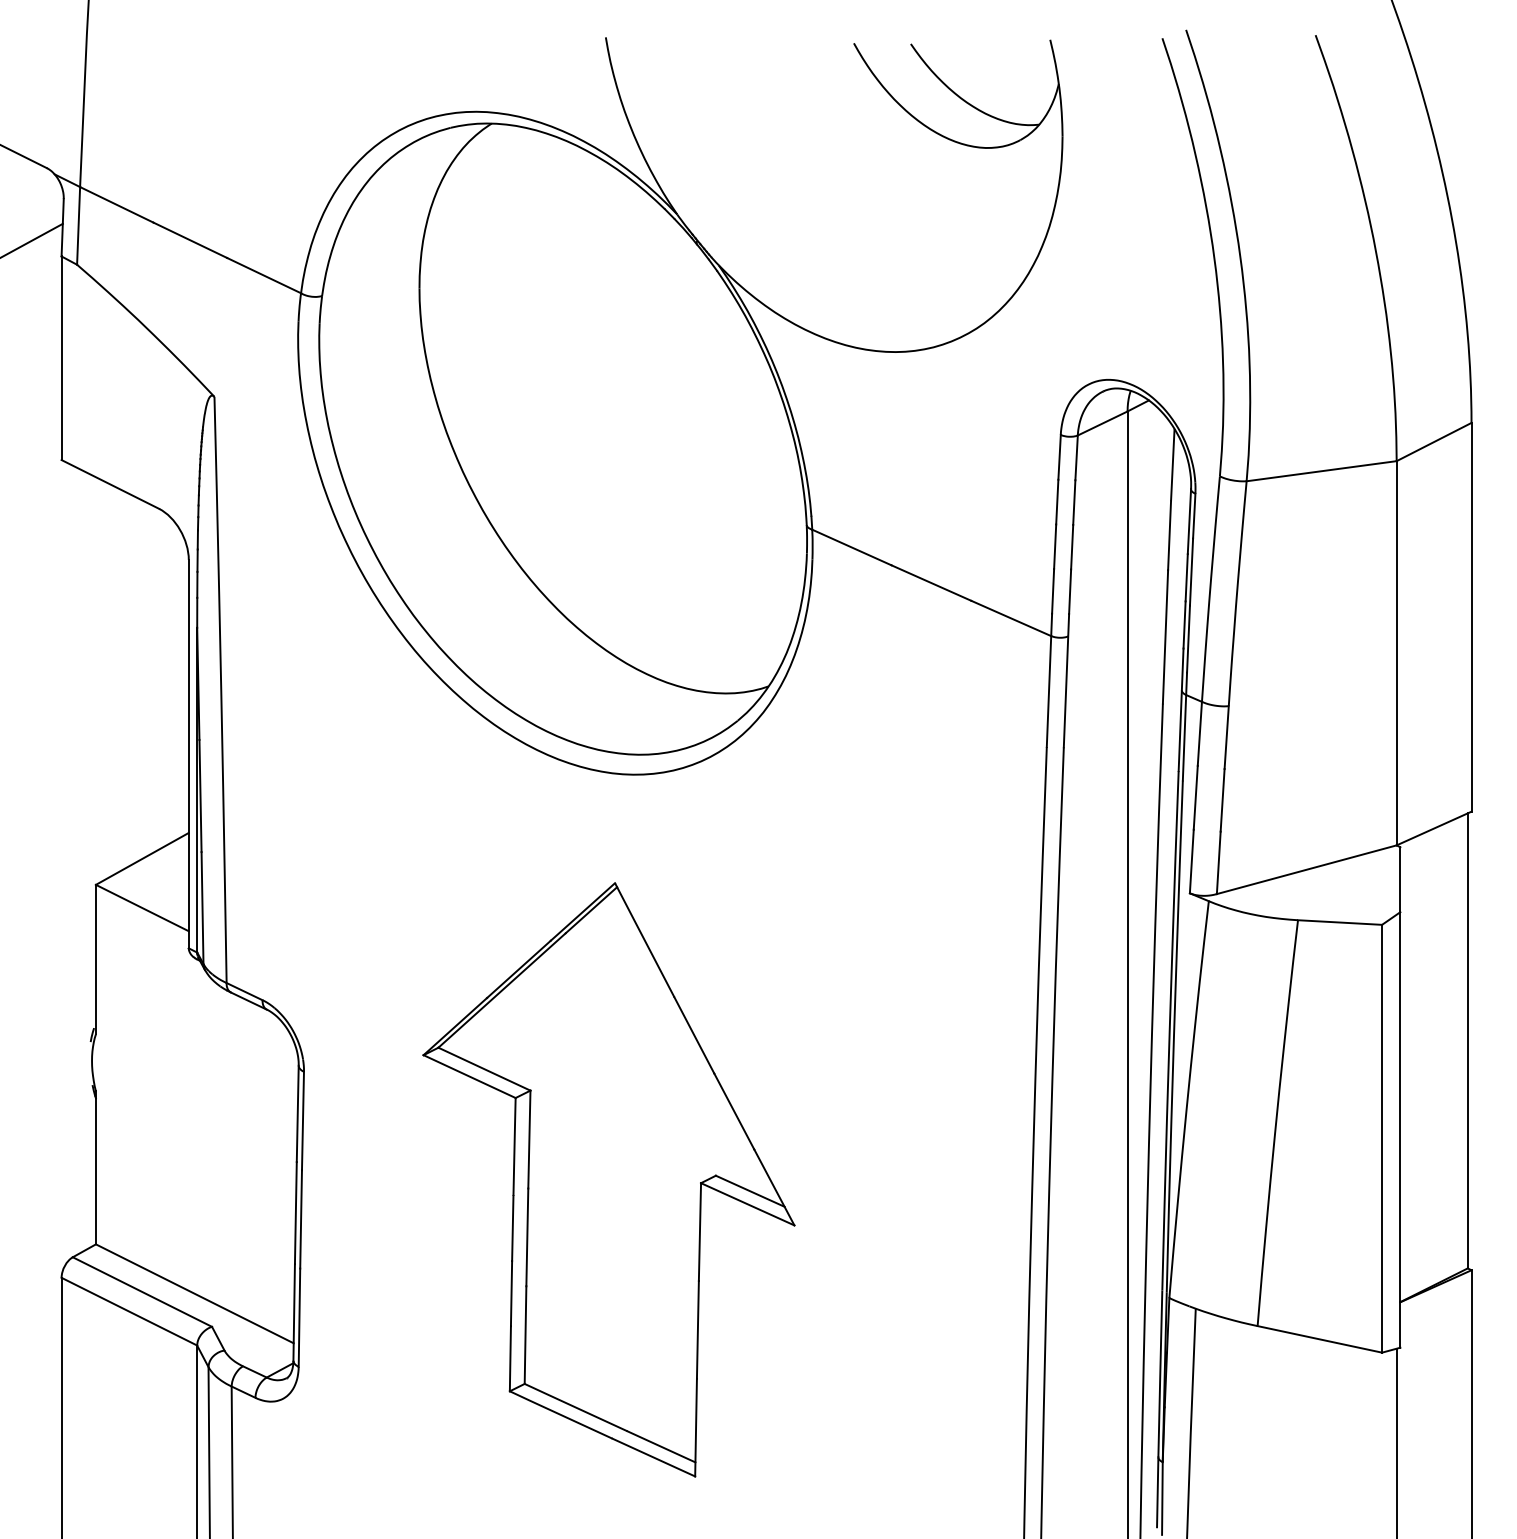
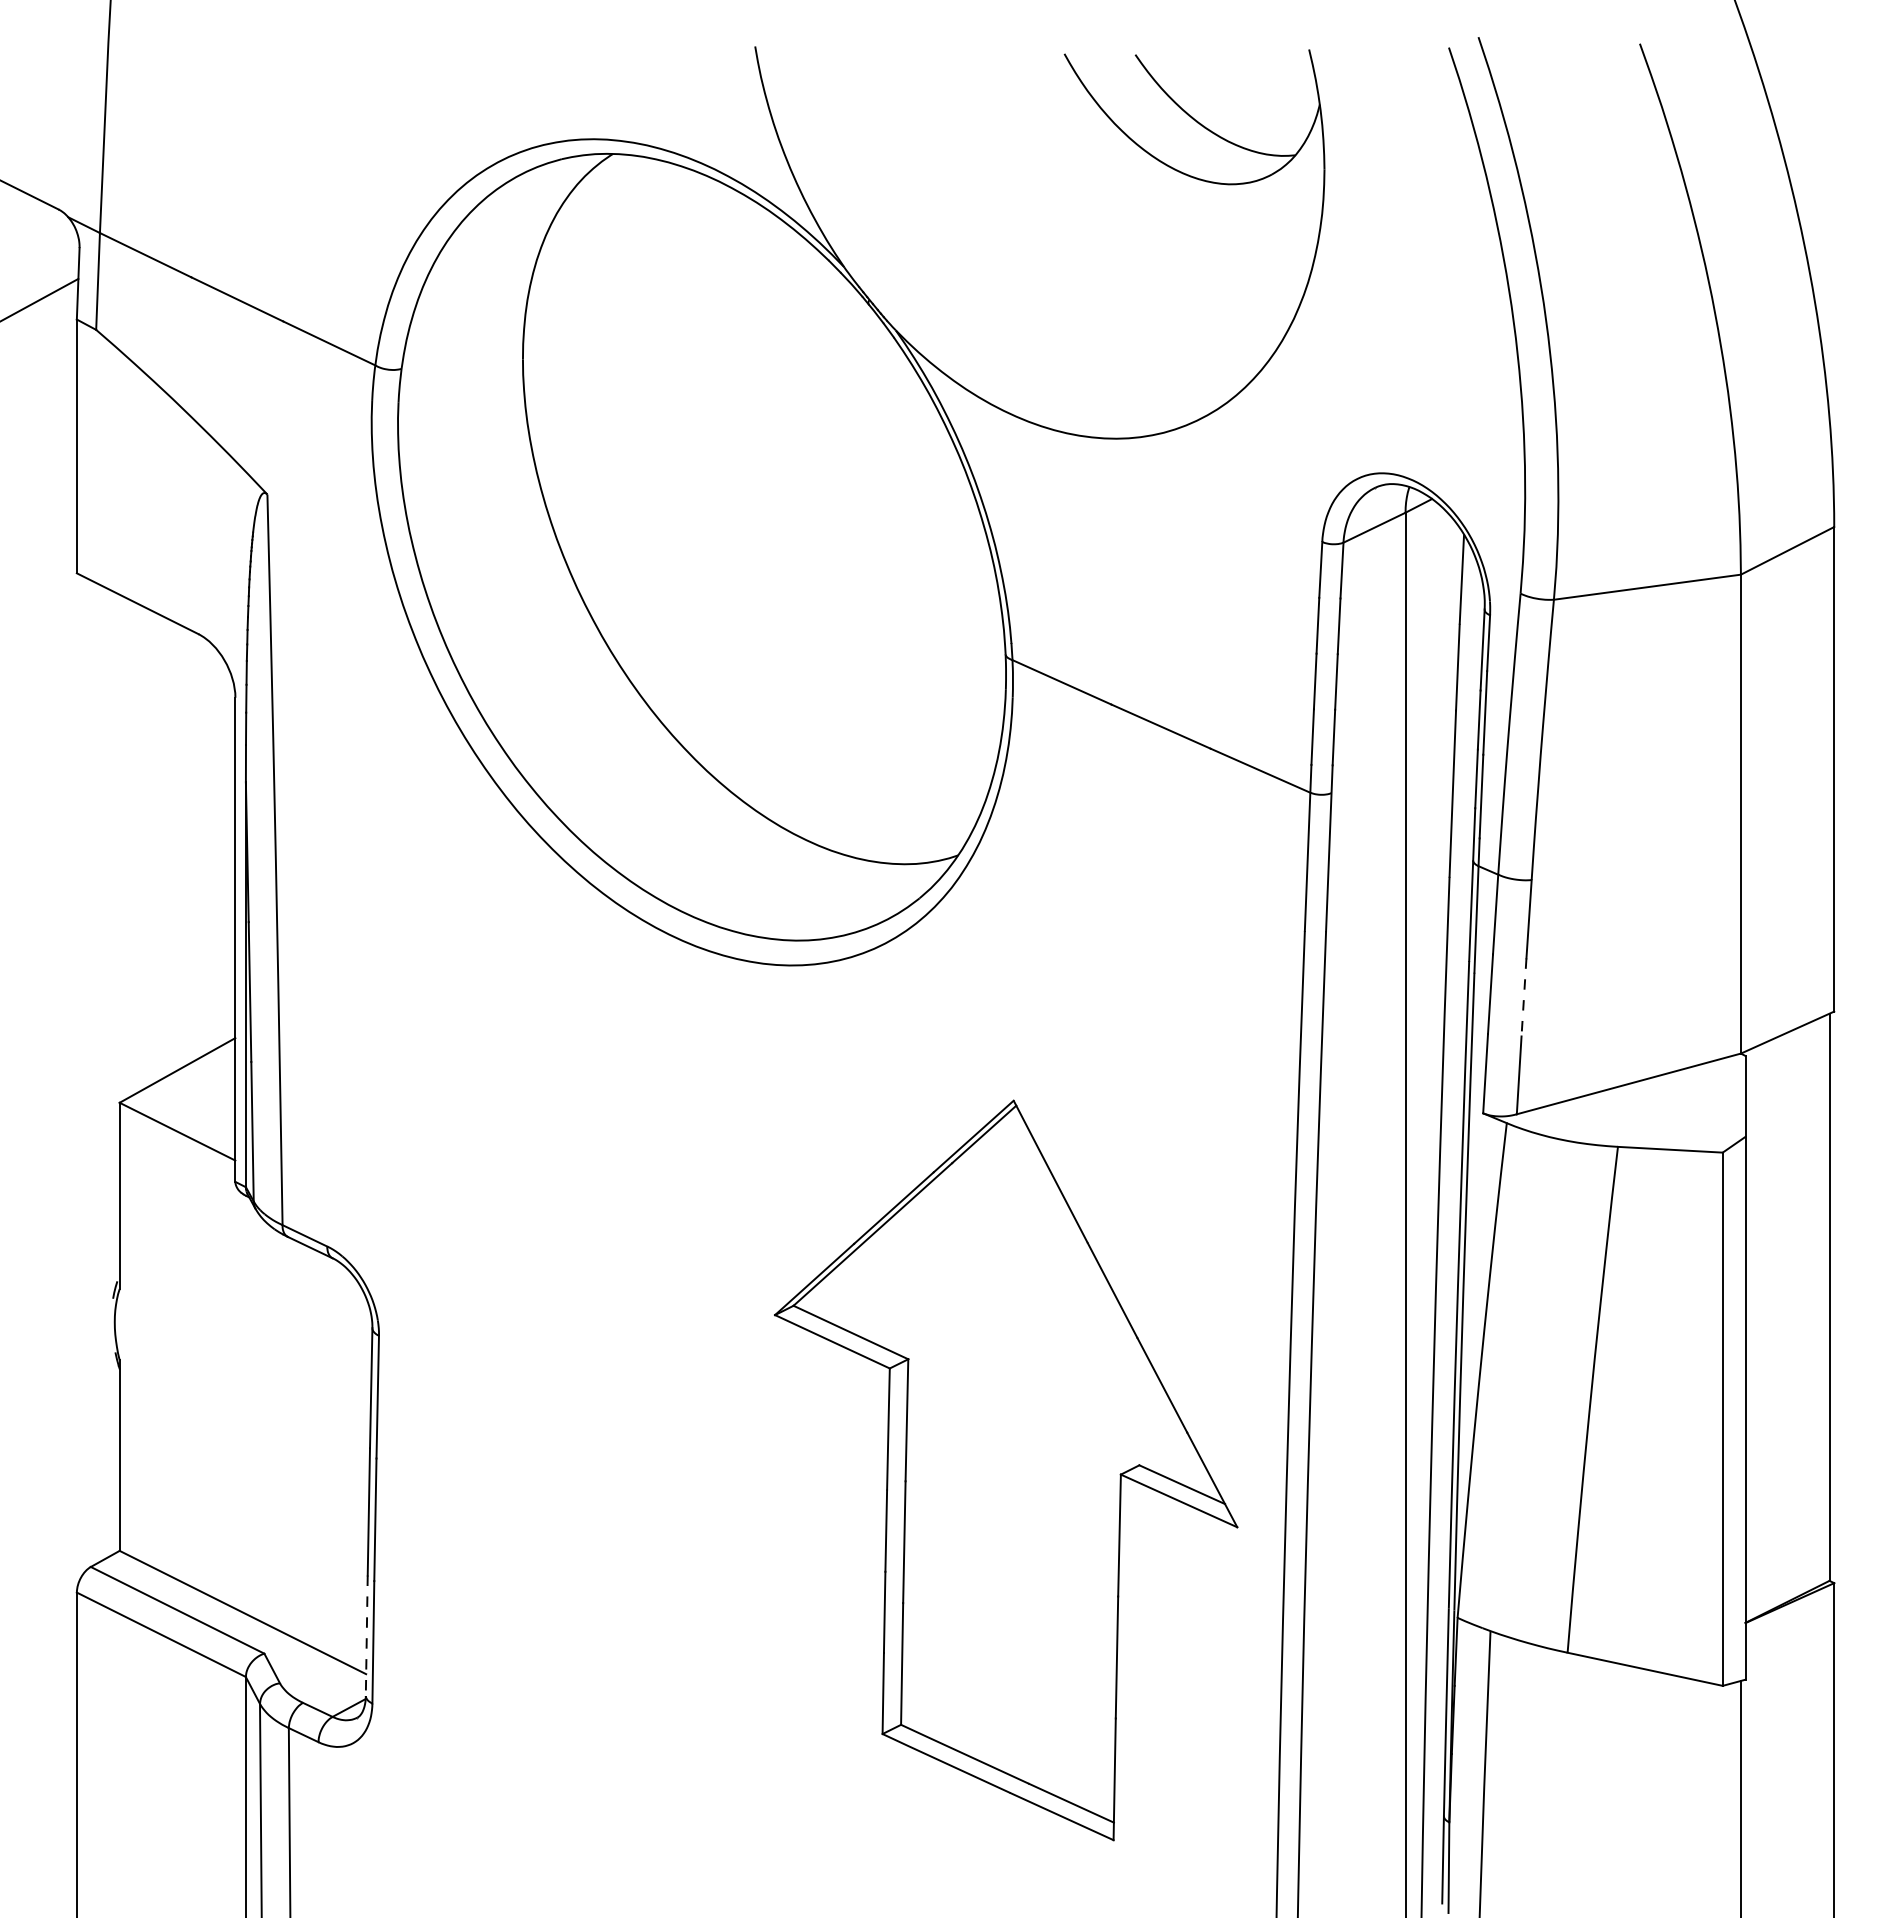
line: (1222, 800) -> (1523, 997), solid -> dashed
part: (609, 1179) -> (1006, 1470), moved
line: (293, 1313) -> (366, 1636), solid -> dashed

